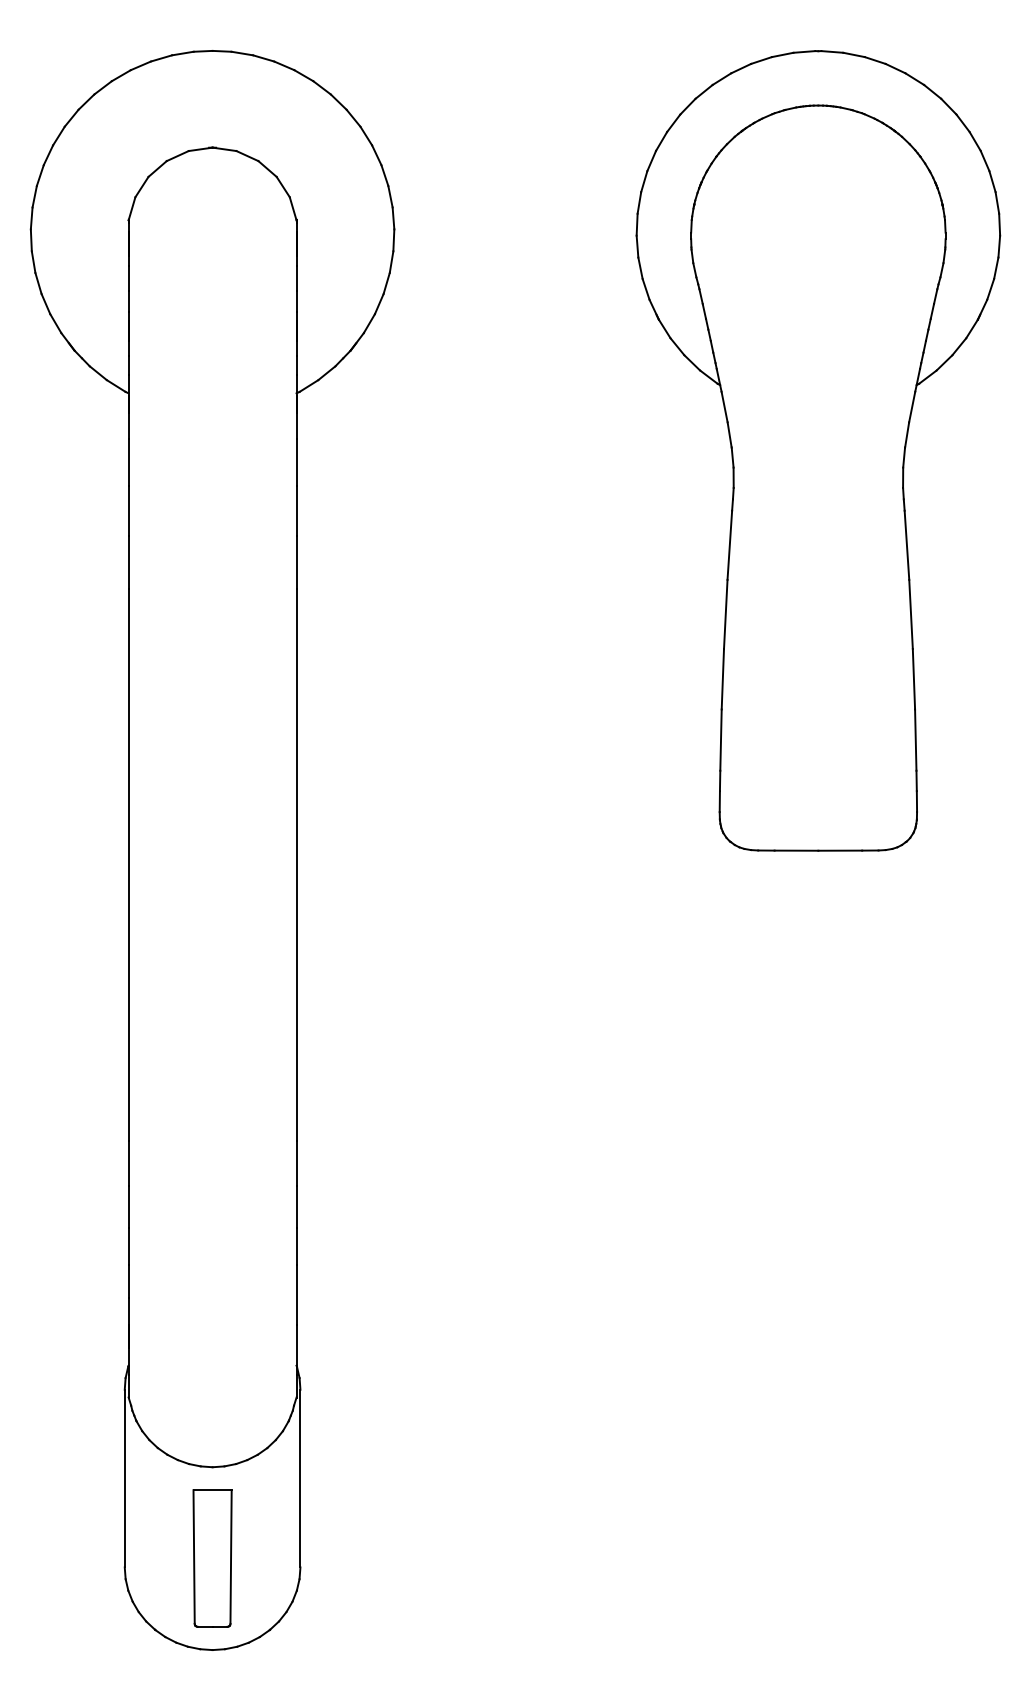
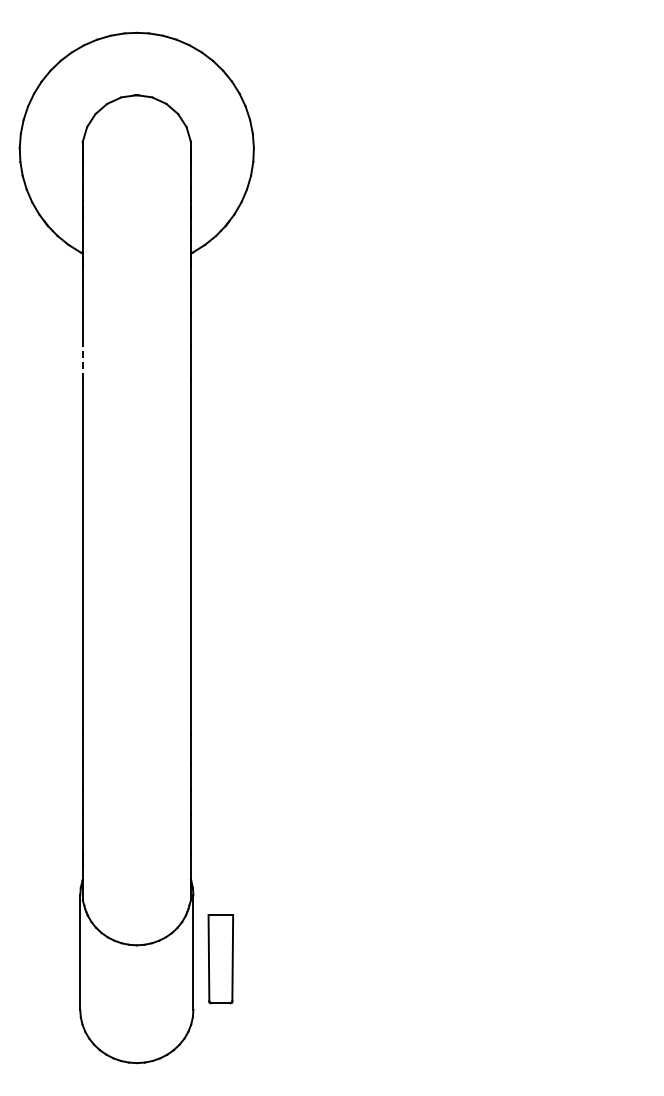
part: (818, 450) -> (527, 290), removed
line: (128, 562) -> (82, 362), solid -> dashed
part: (212, 1559) -> (220, 959), moved

